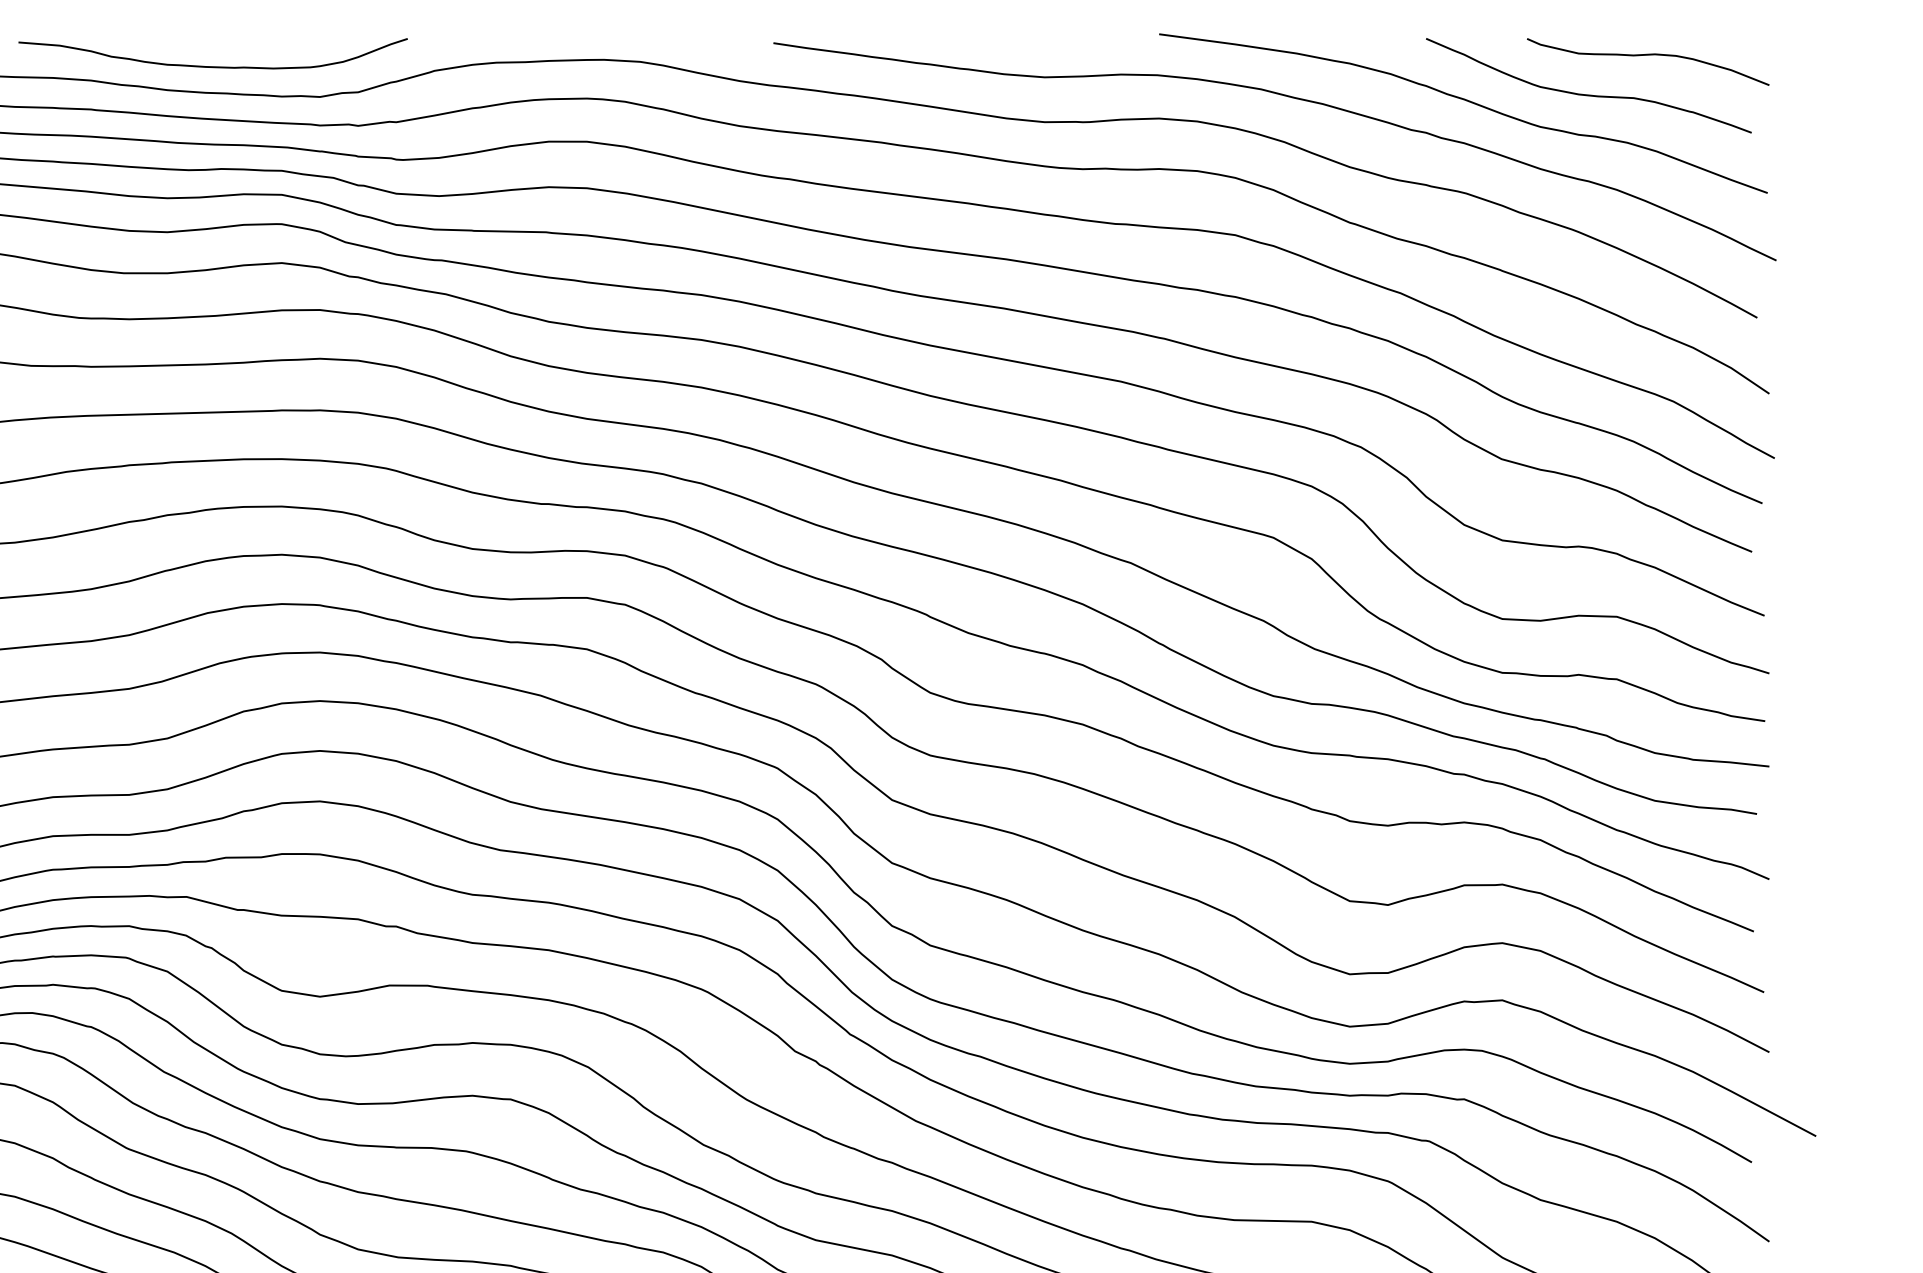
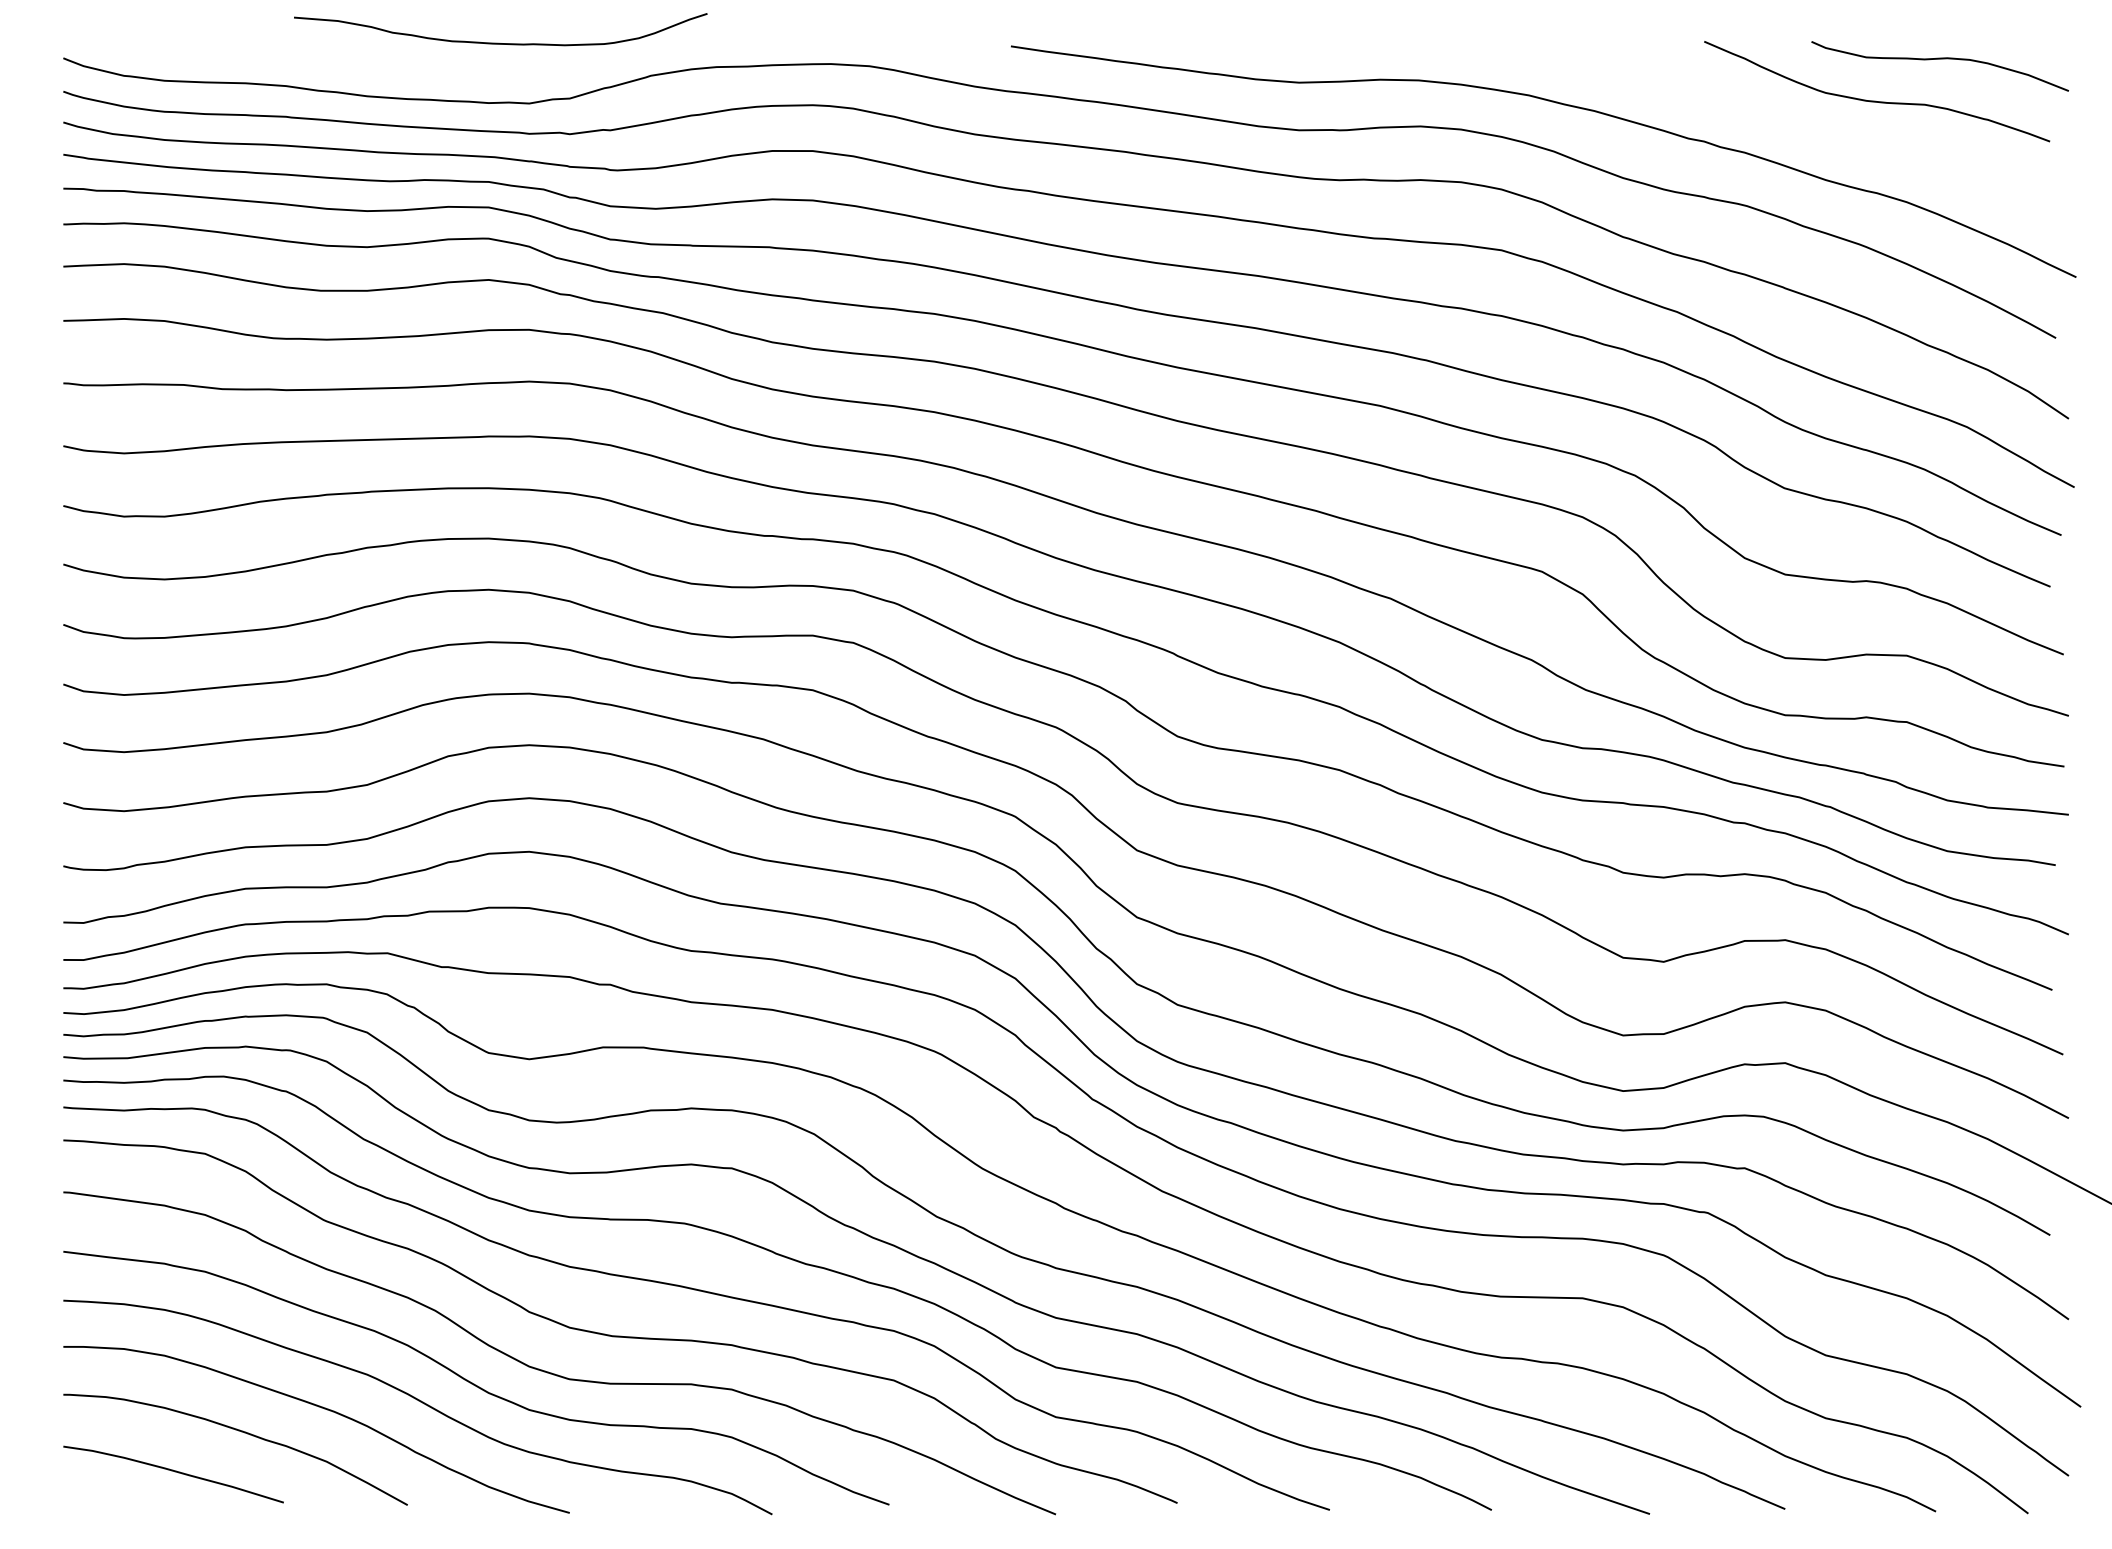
curve: (211, 65) -> (499, 42), moved
curve: (1466, 101) -> (1747, 108), removed

